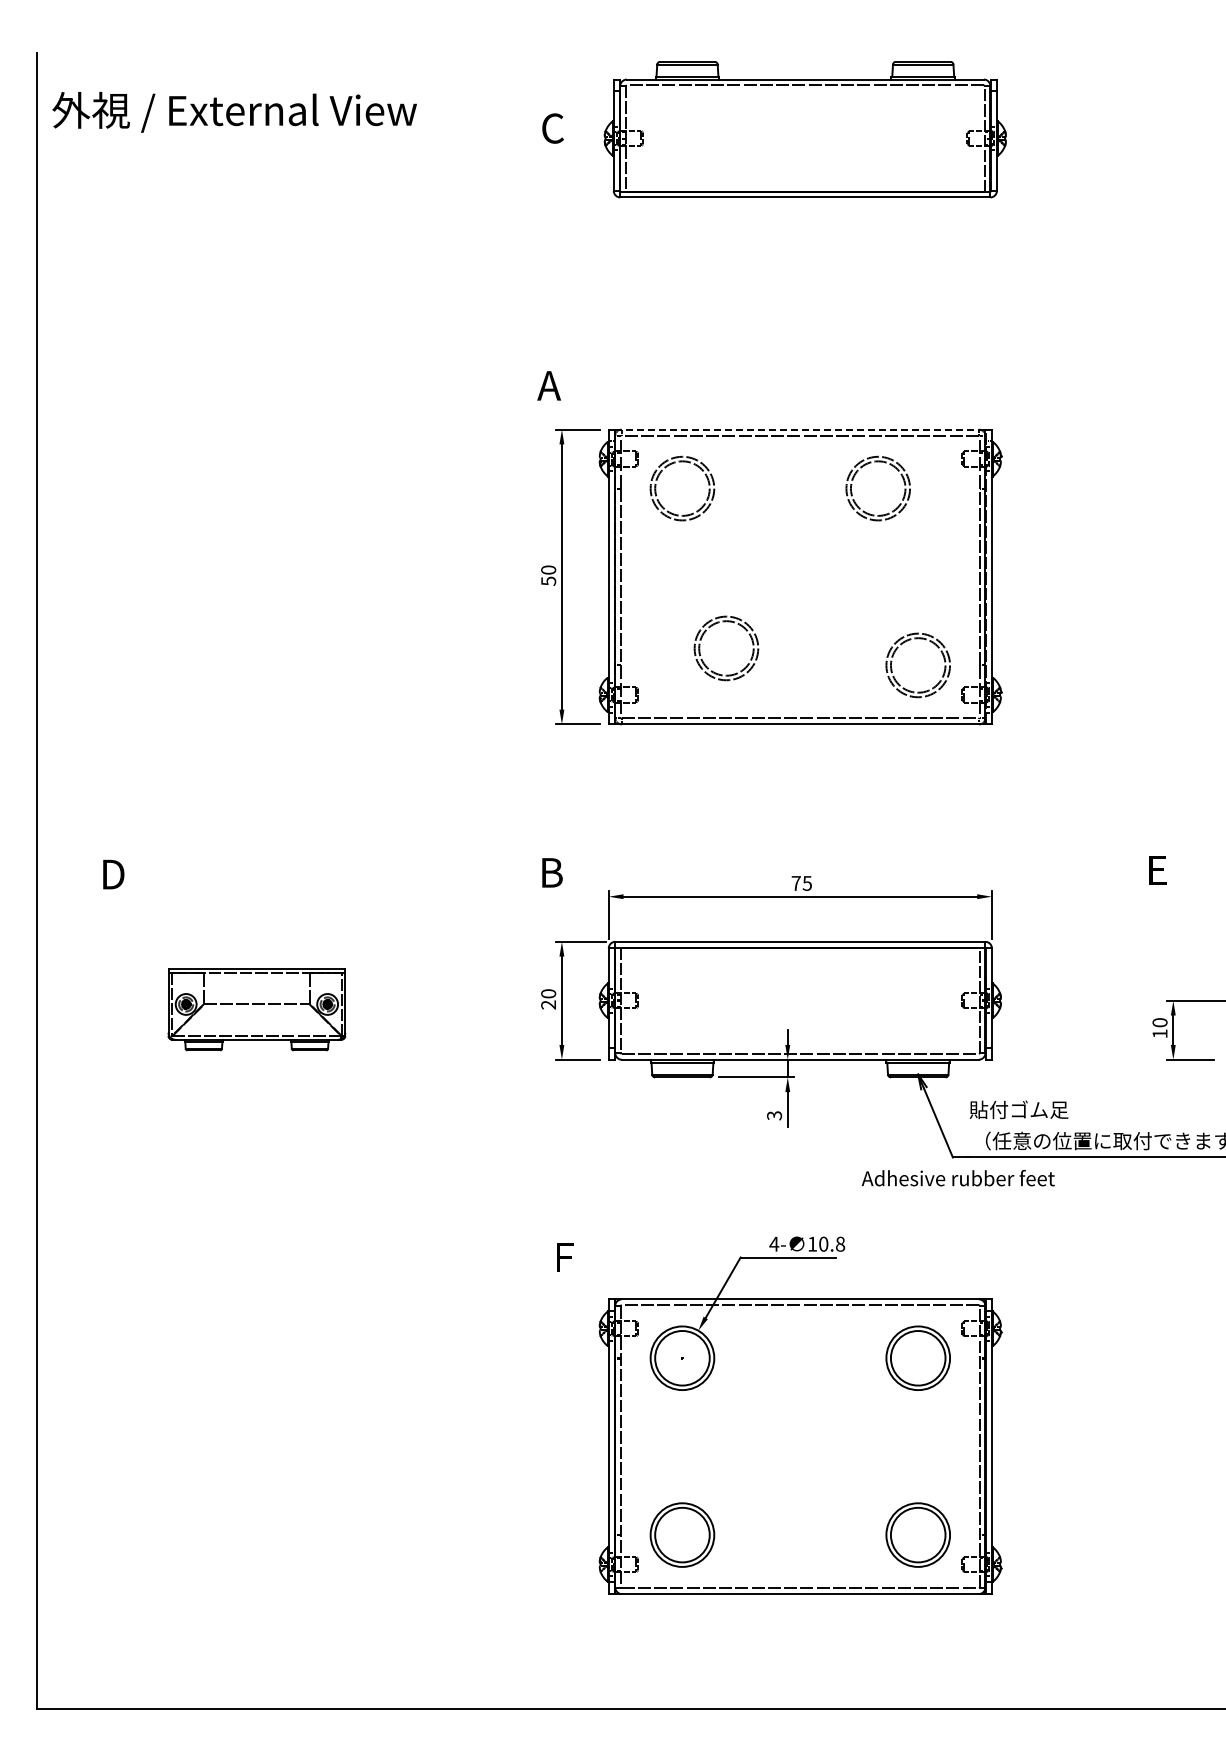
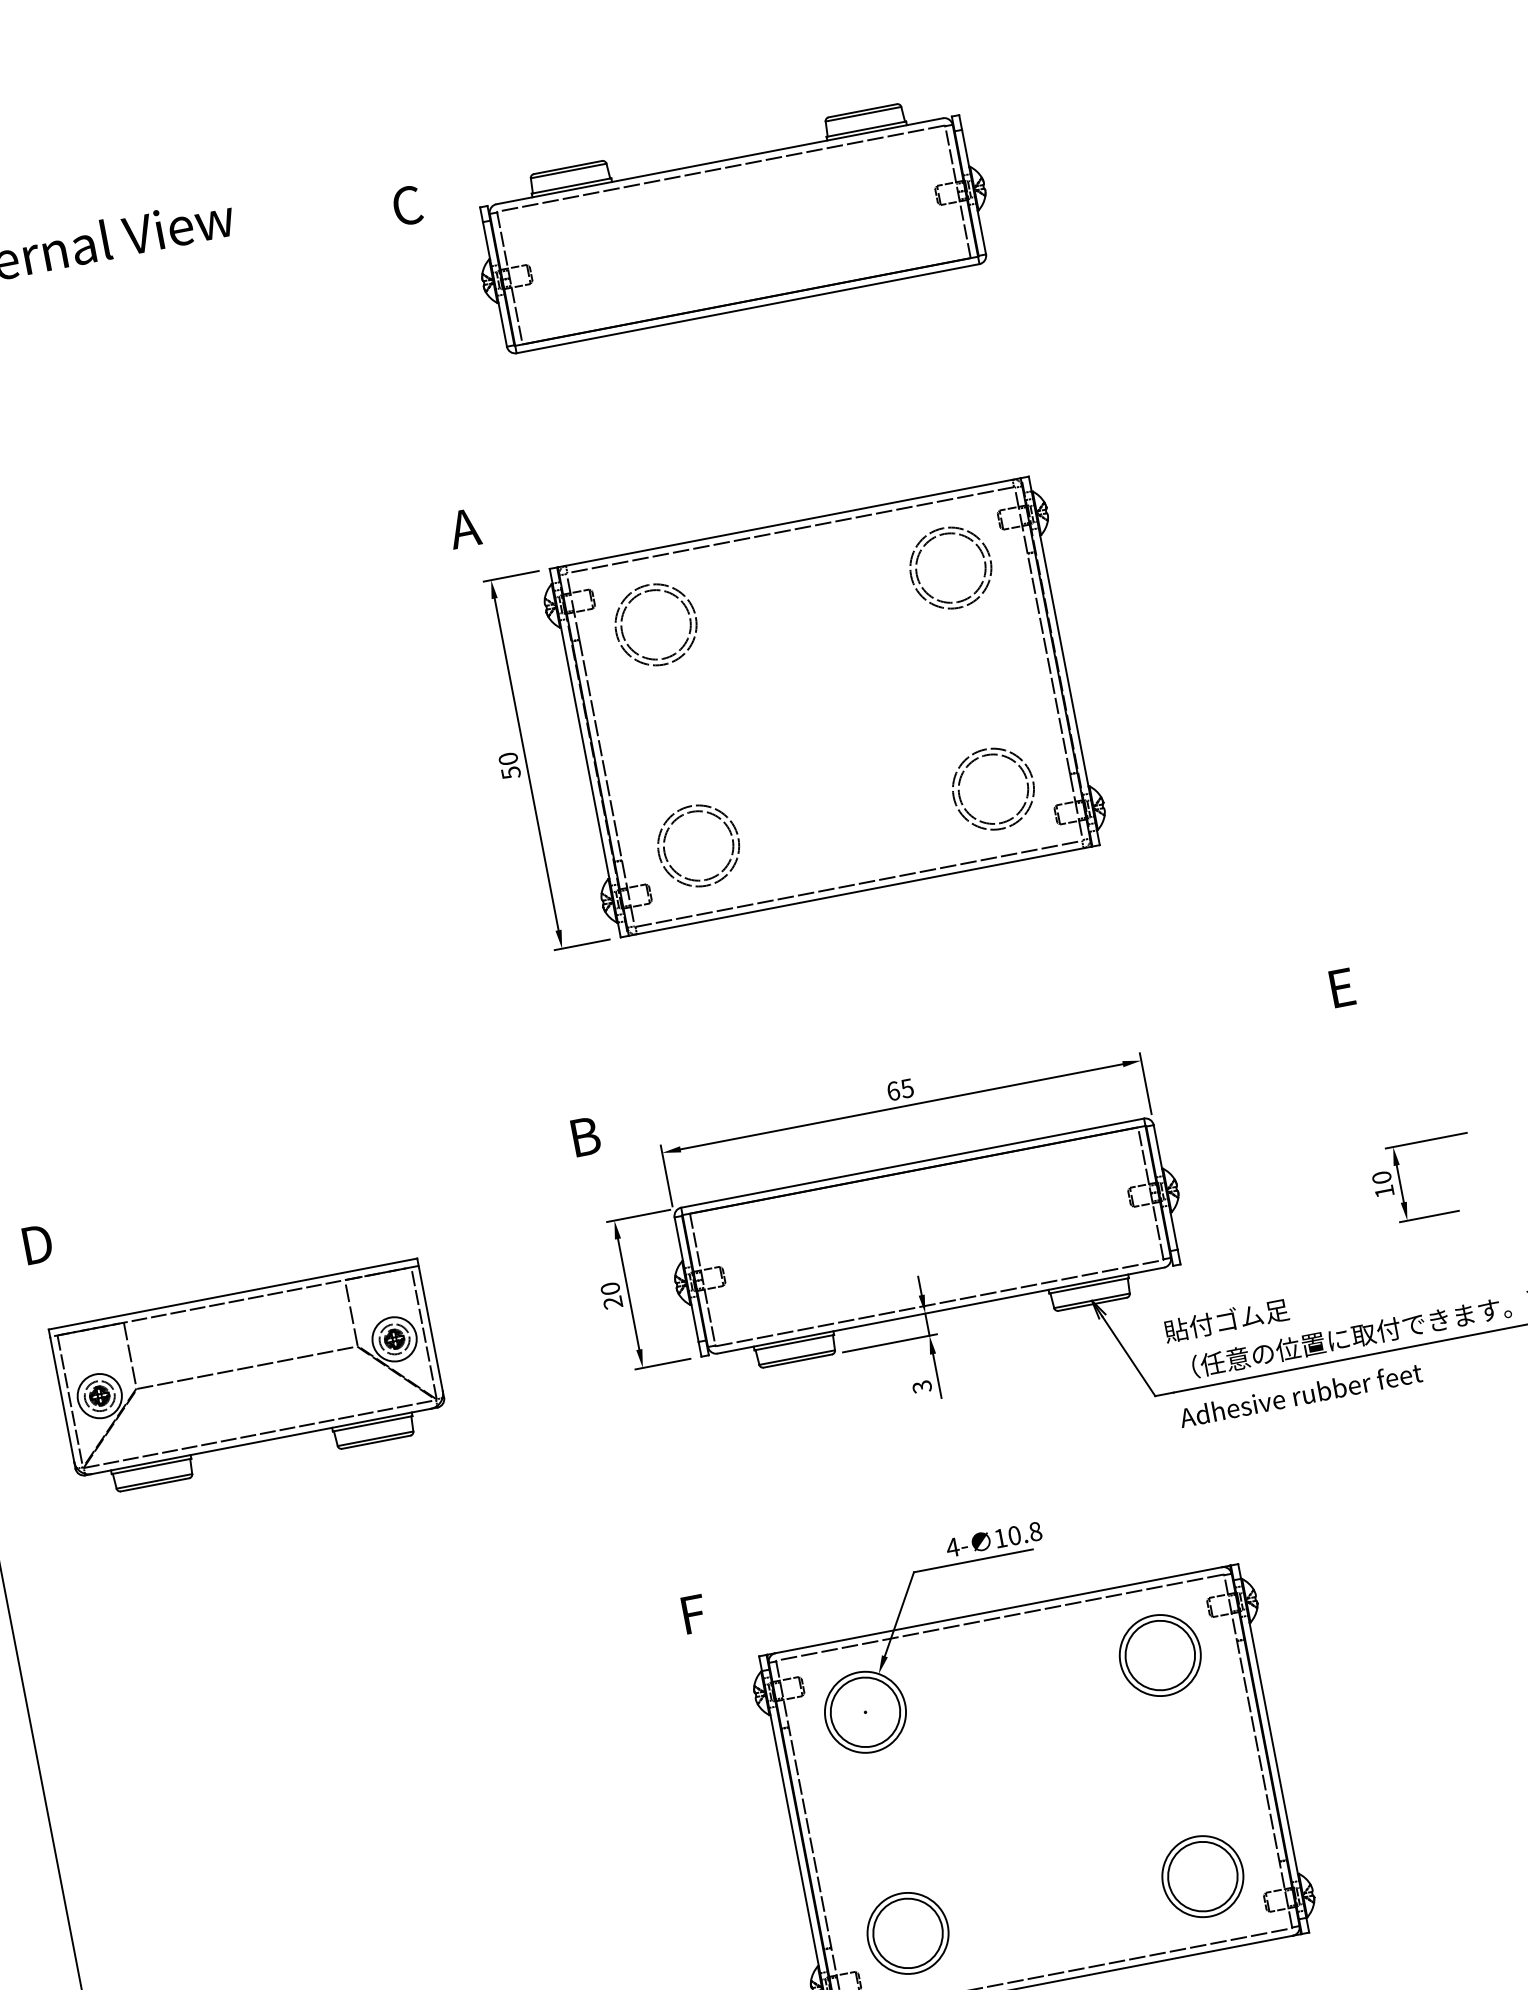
part: (804, 129) -> (730, 223), moved
line: (800, 429) -> (789, 522), dashed -> solid
part: (852, 485) -> (917, 570), moved
part: (714, 671) -> (689, 877), moved
text: (795, 882) -> (892, 1090), 75 -> 65
part: (256, 1009) -> (248, 1378), size x1.67
text: (957, 1178) -> (1299, 1395), moved

